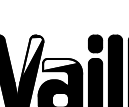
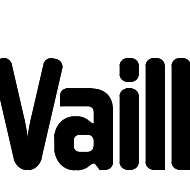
fill: (31, 59) -> (46, 90), added
fill: (61, 65) -> (84, 97), added

